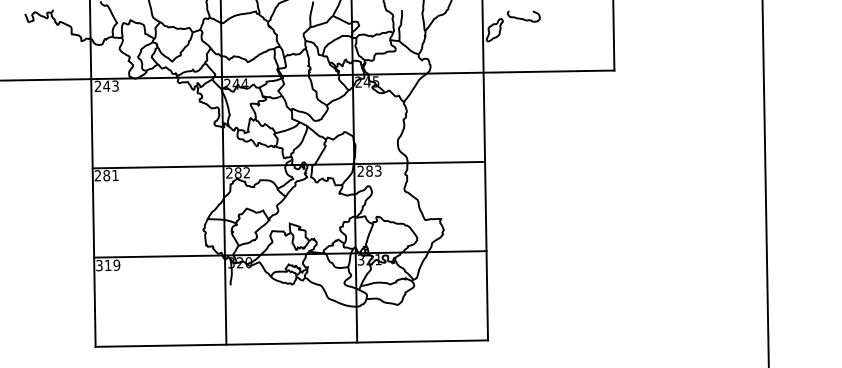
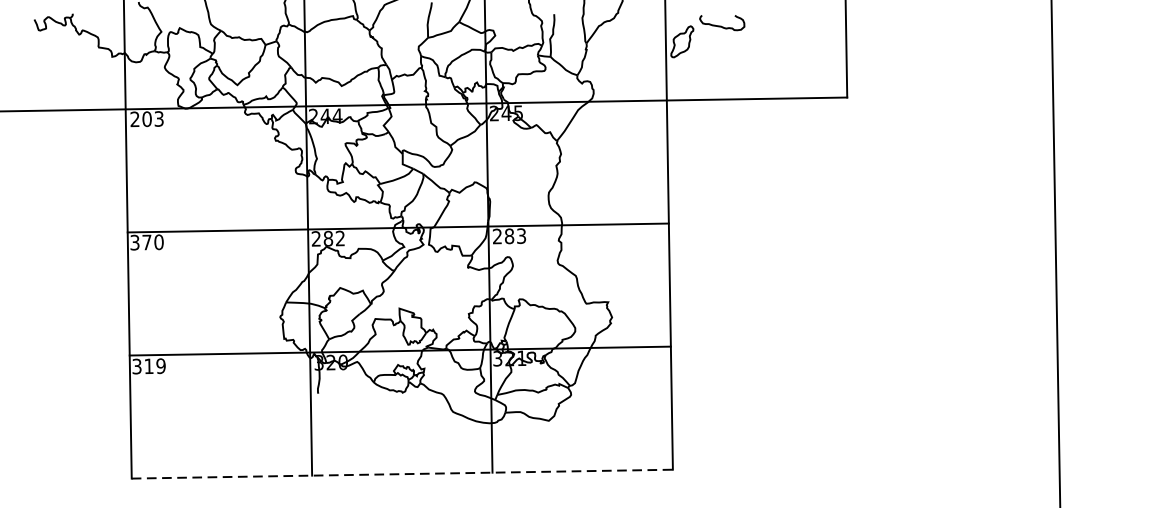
text: (106, 85) -> (146, 118), 243 -> 203
text: (106, 175) -> (146, 242), 281 -> 370
line: (292, 343) -> (403, 473), solid -> dashed

